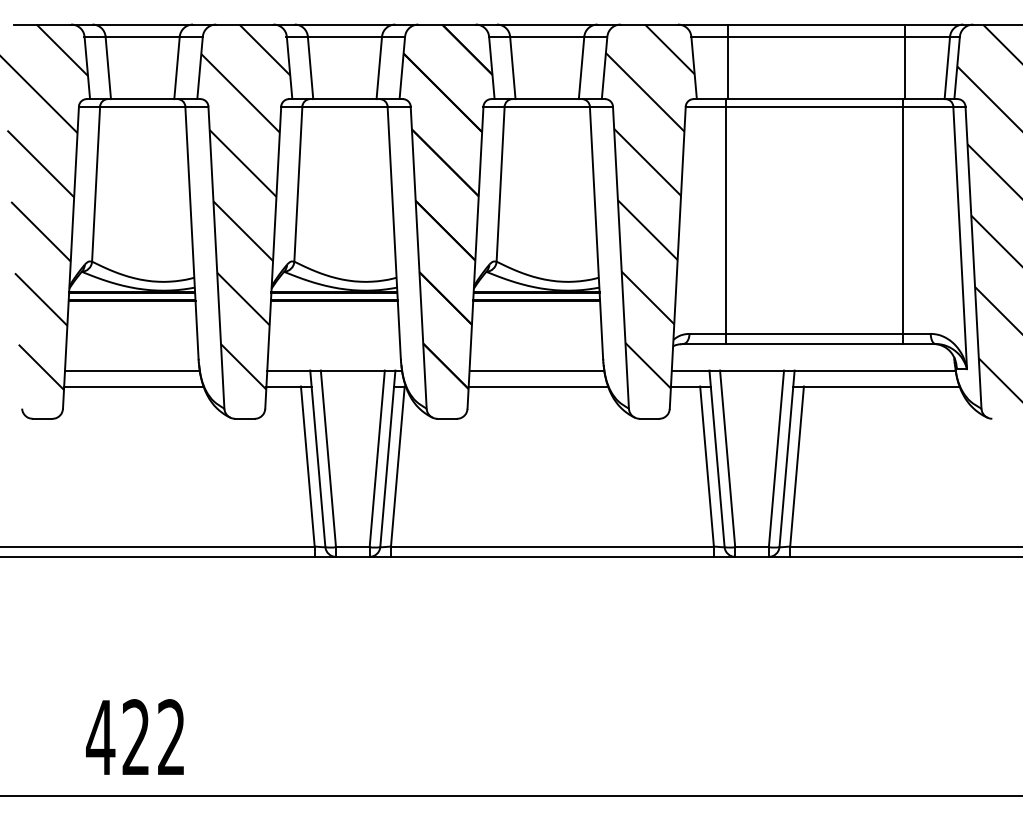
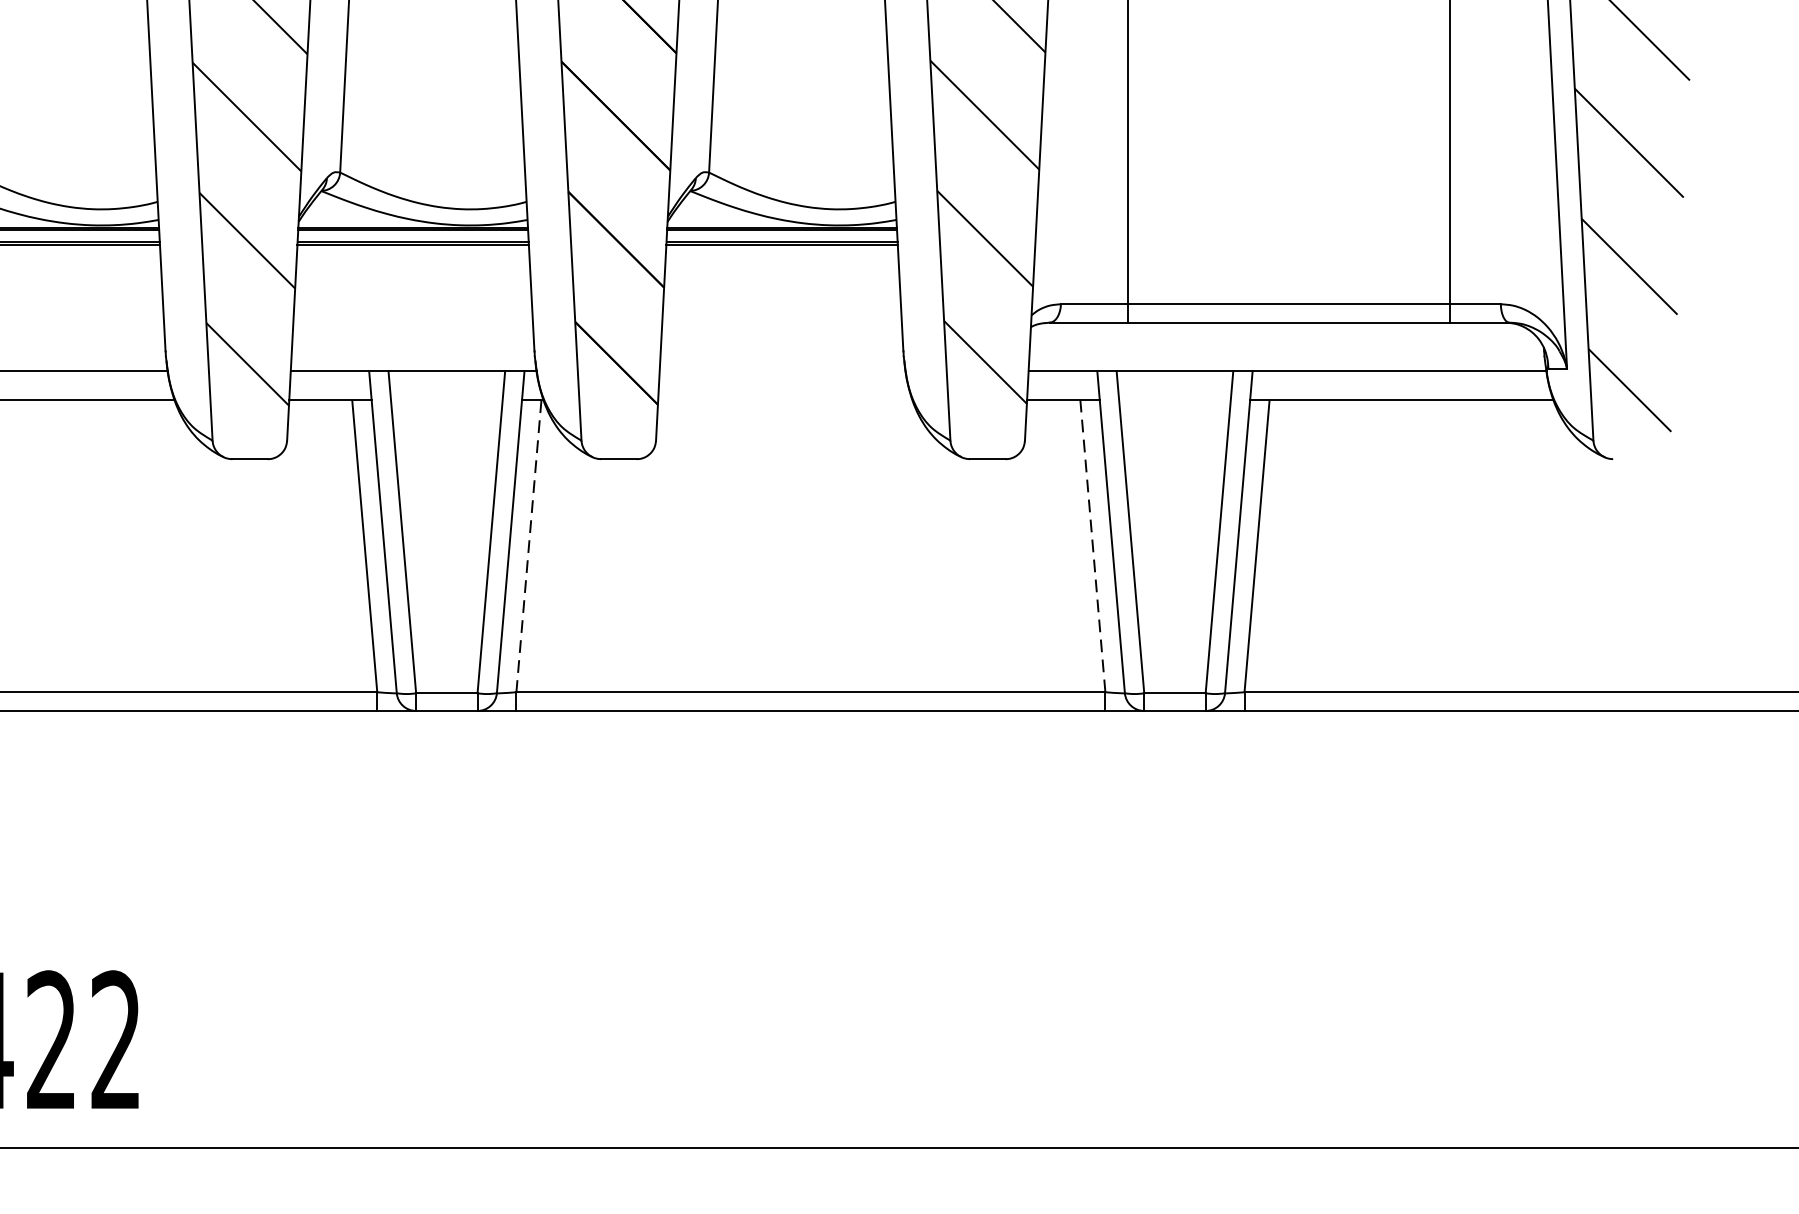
line: (536, 370) -> (781, 371), removed
line: (538, 386) -> (785, 400), removed
line: (707, 466) -> (1093, 546), solid -> dashed
line: (397, 467) -> (528, 547), solid -> dashed

